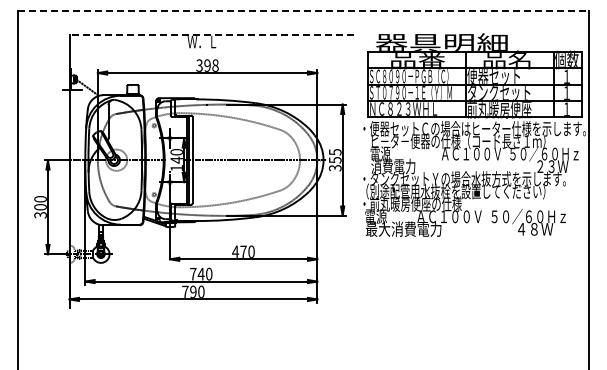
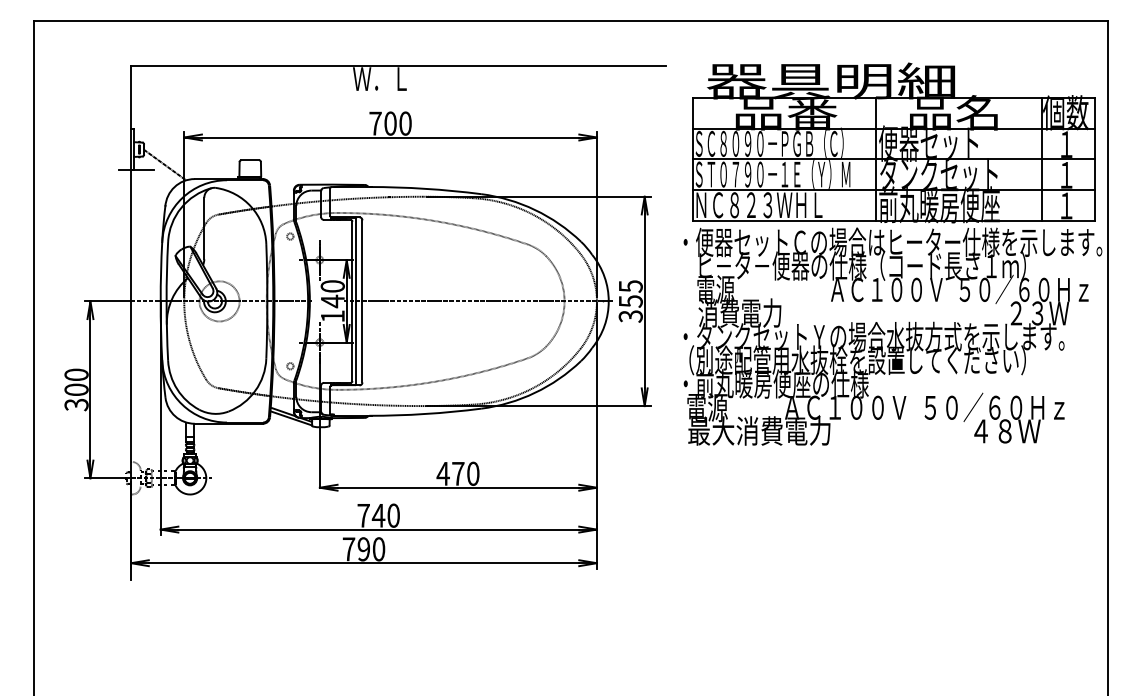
line: (303, 11) -> (571, 21), dashed -> solid
line: (211, 34) -> (397, 64), dashed -> solid
text: (207, 65) -> (390, 123), 398 -> 700

